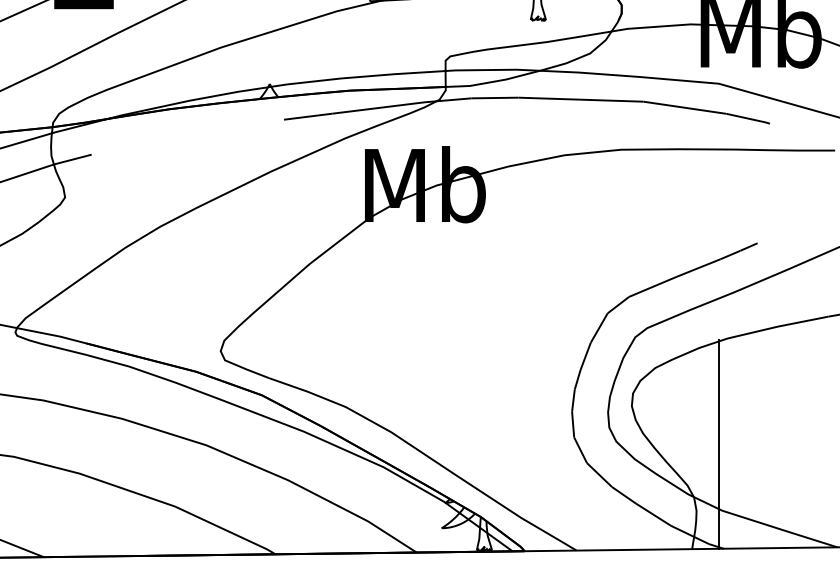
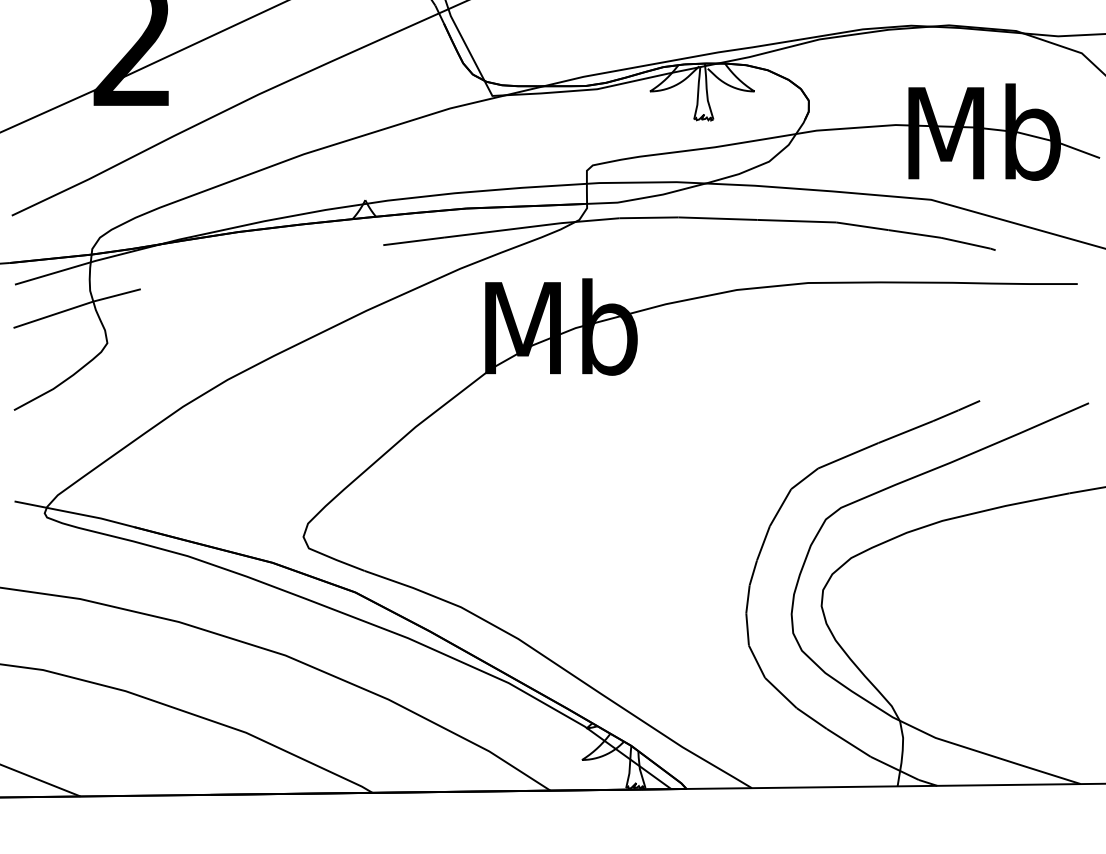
line: (719, 444) -> (931, 654), removed

